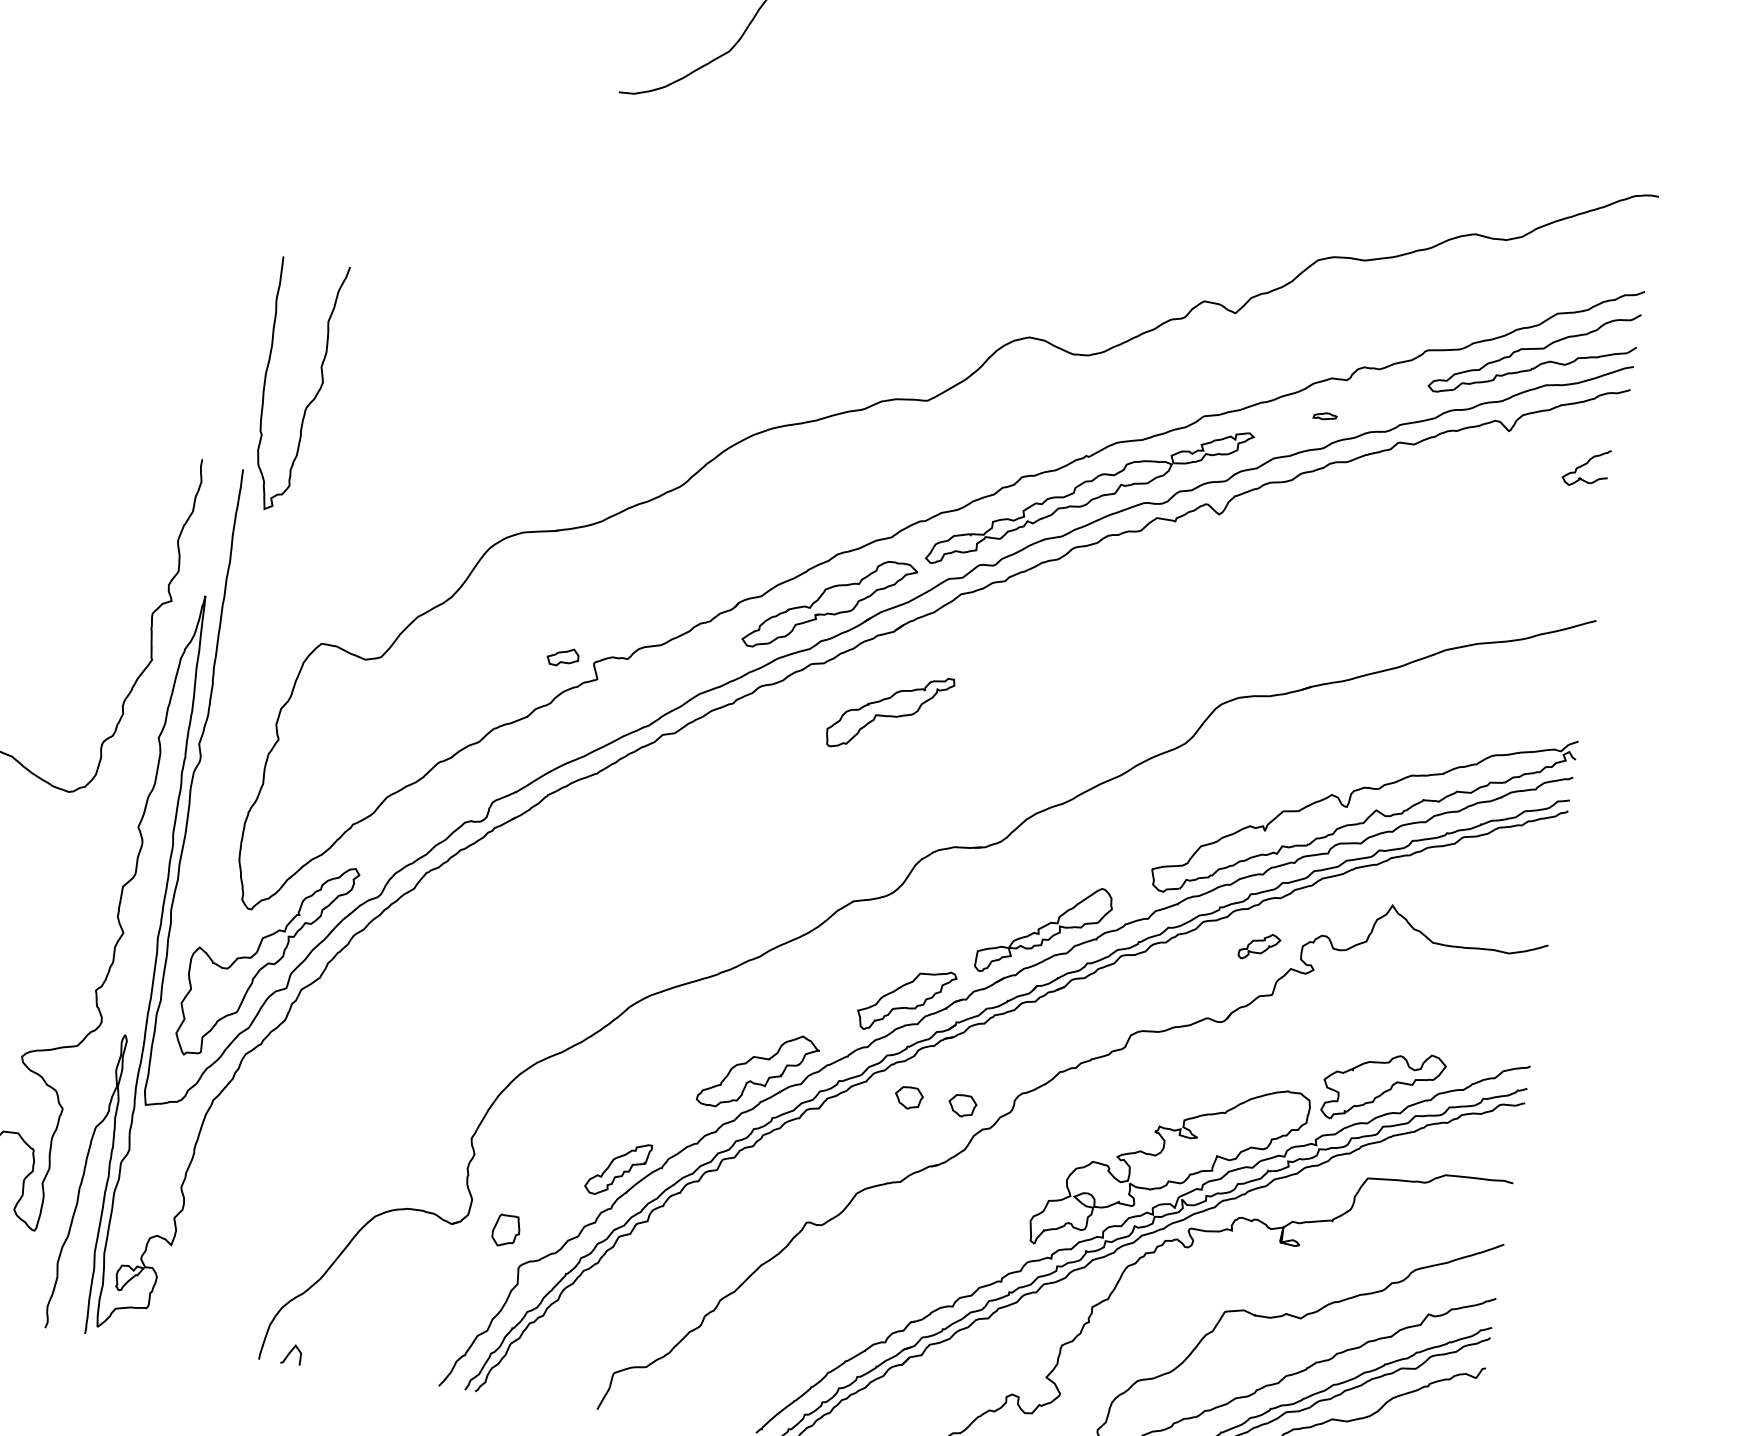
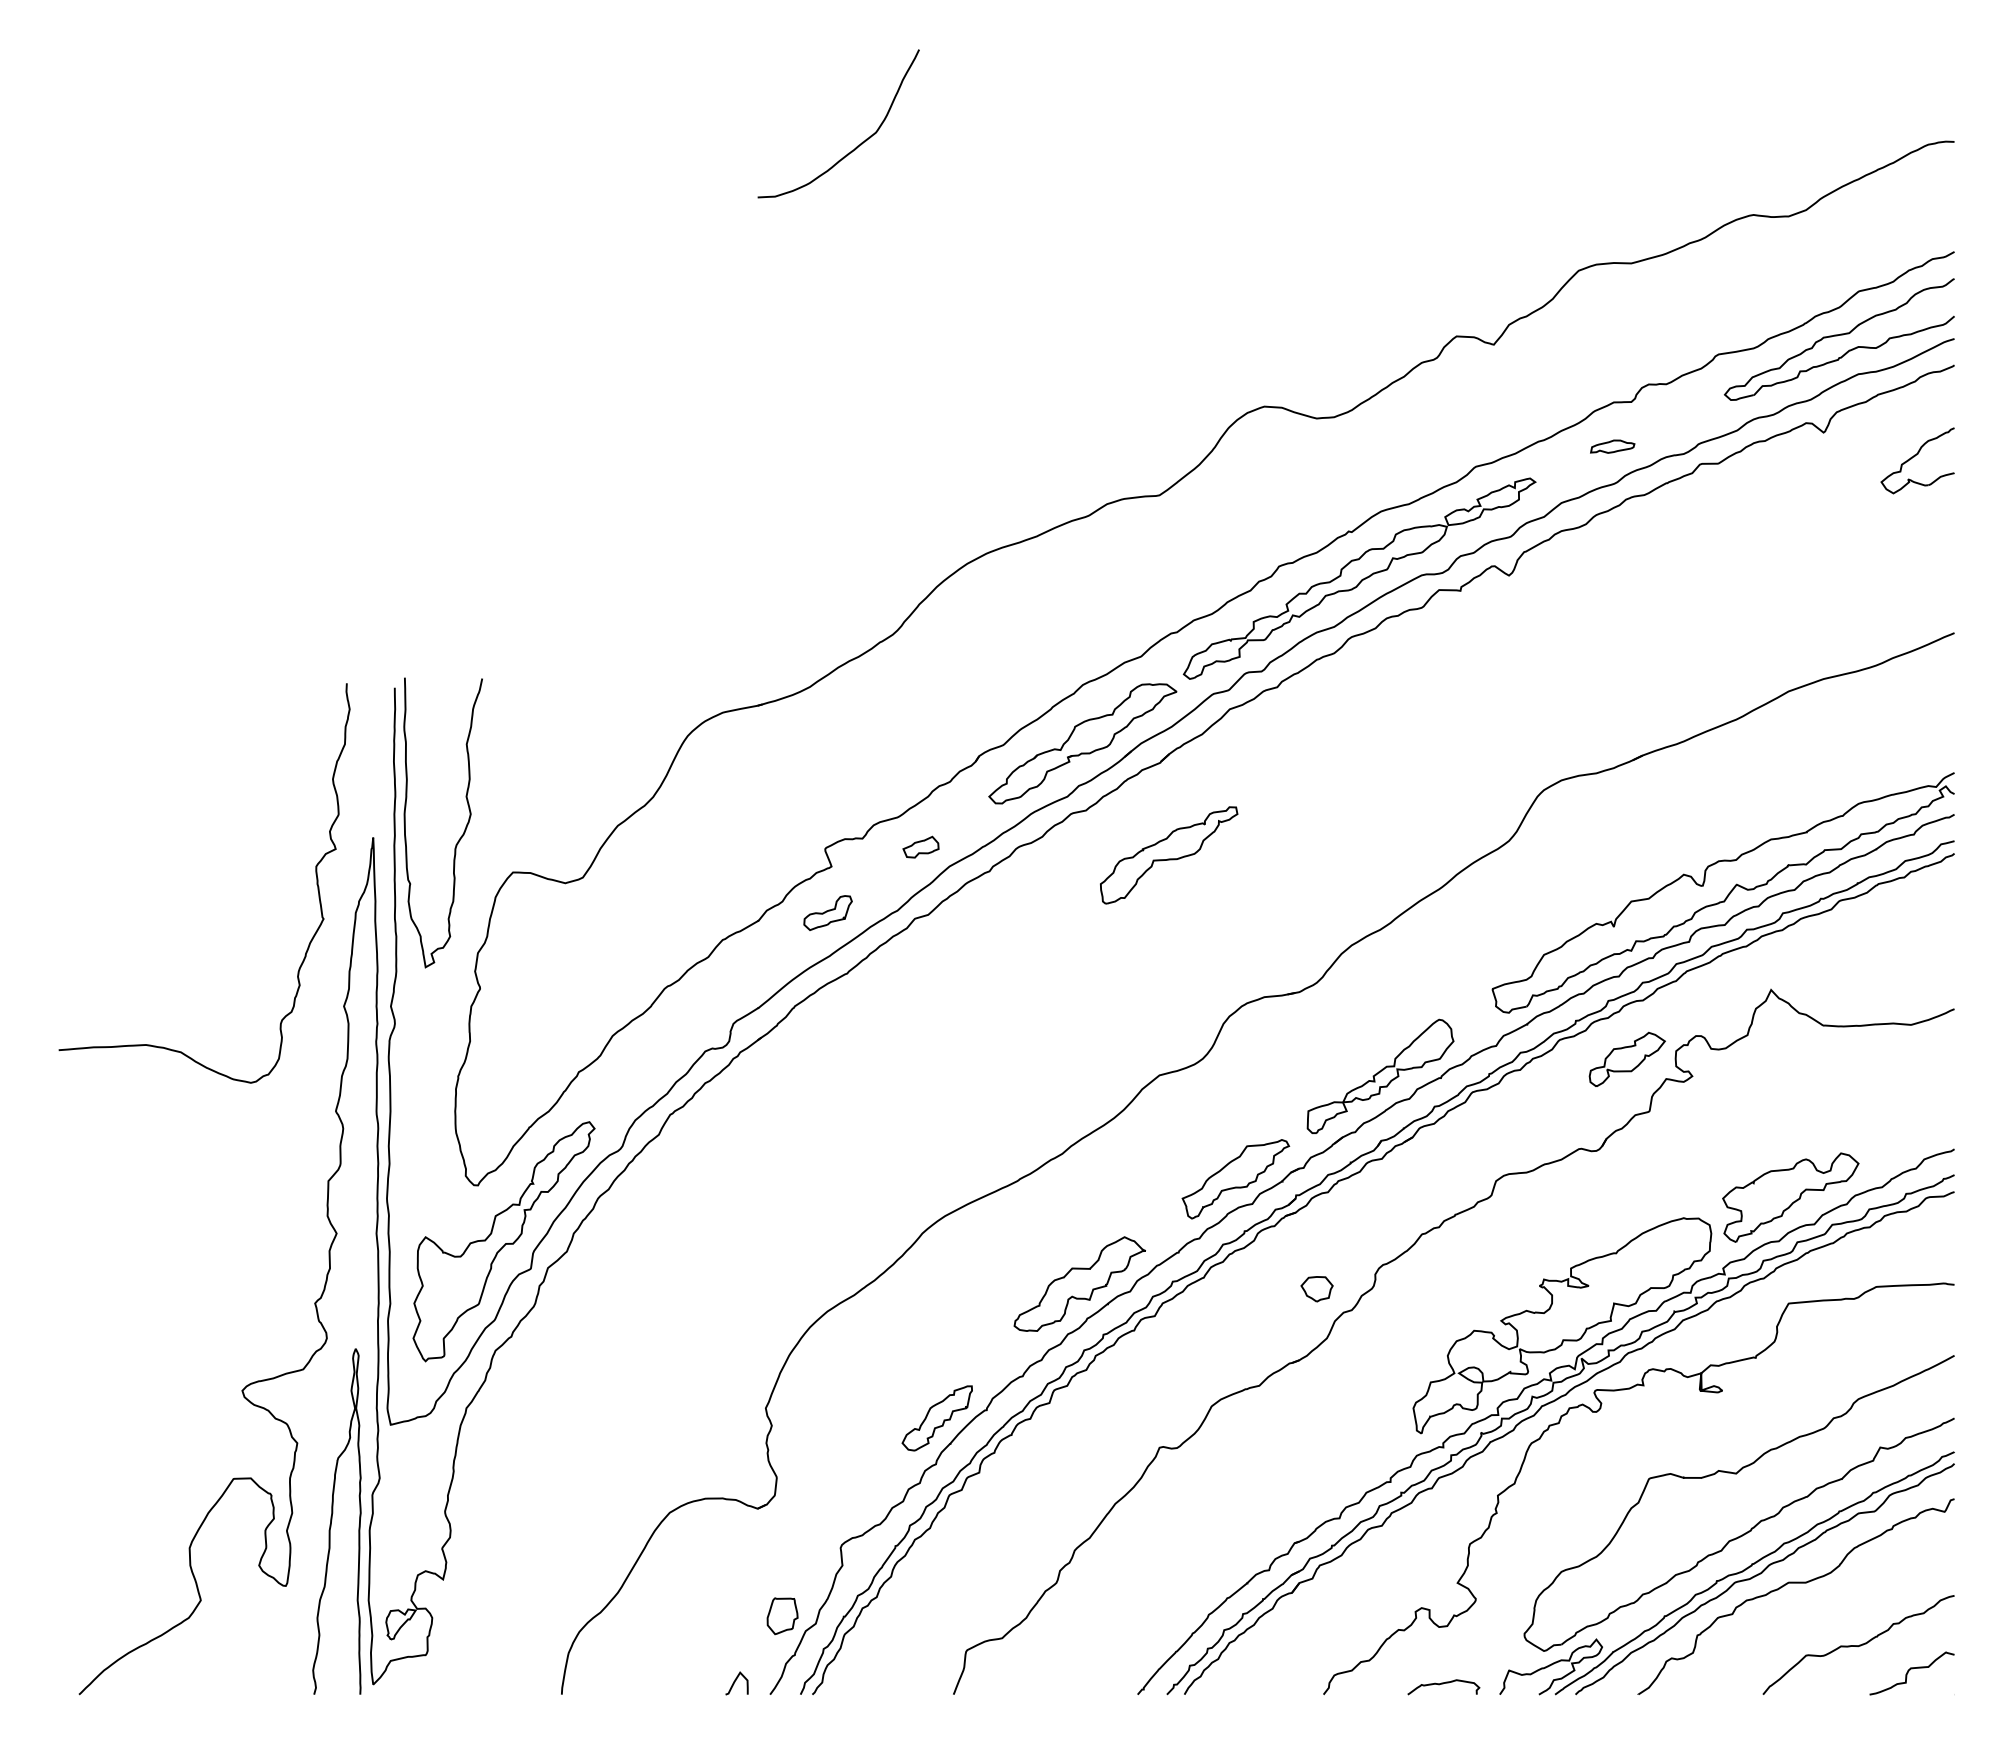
curve: (311, 400) -> (460, 836), moved
part: (1324, 416) -> (1612, 446), size x1.67
part: (1586, 467) -> (1917, 460), size x1.43
part: (562, 656) -> (920, 846), moved
part: (588, 718) -> (827, 912), added
part: (1259, 946) -> (1626, 1058), size x1.67
part: (908, 1098) -> (1254, 1289), removed
part: (506, 1231) -> (782, 1616), moved
curve: (290, 1353) -> (735, 1682), moved

